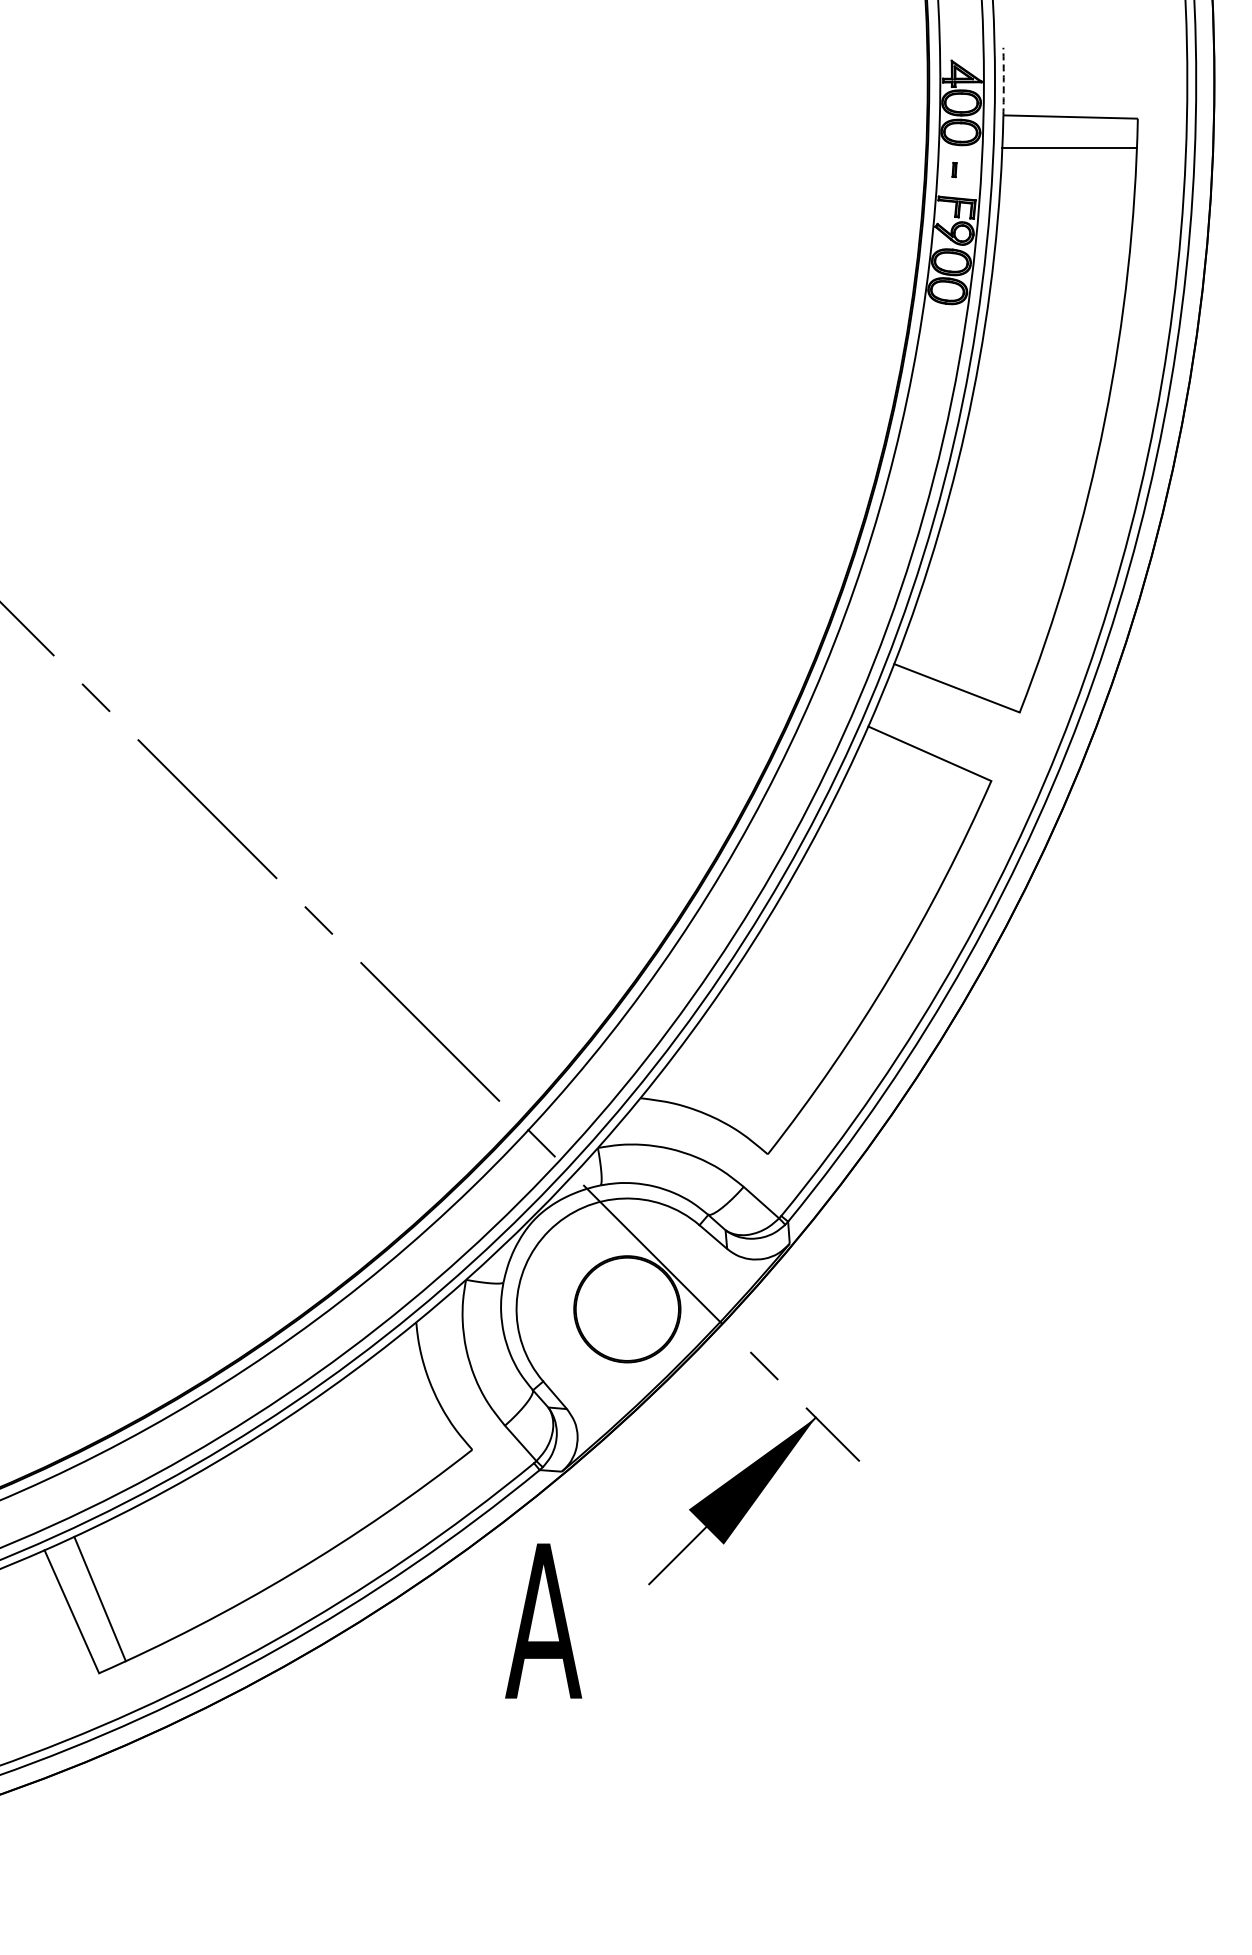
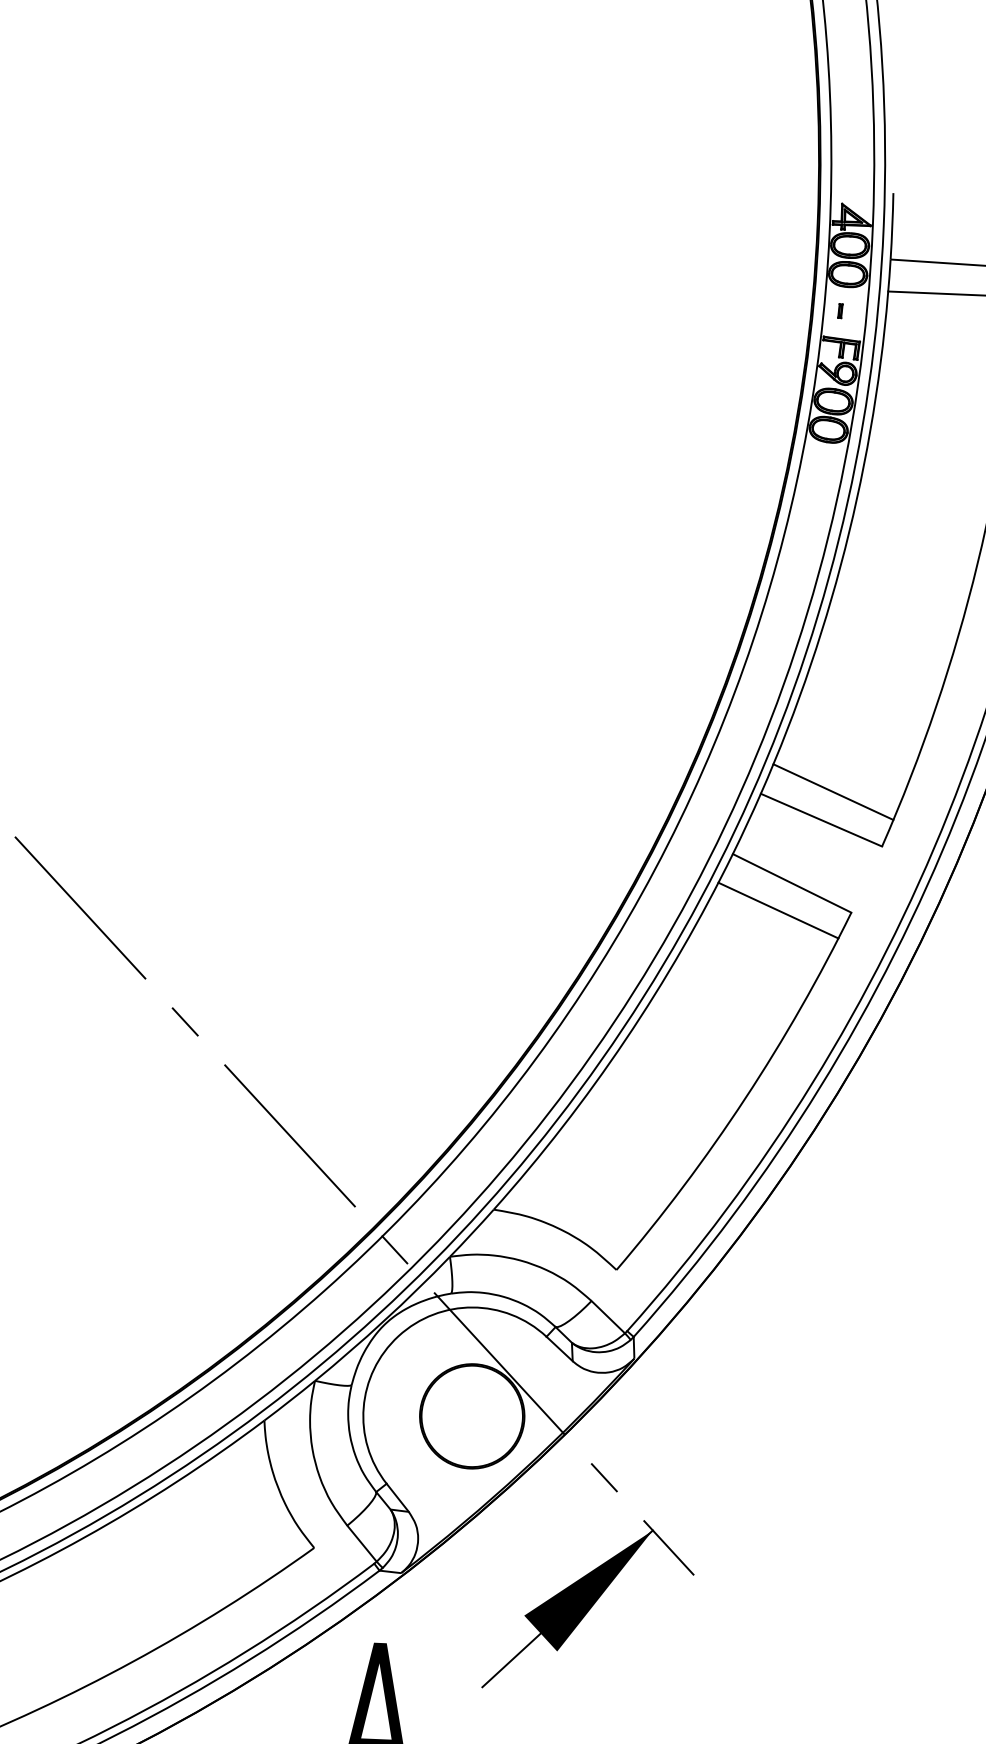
arc: (1003, 81) -> (892, 226), dashed -> solid
line: (967, 659) -> (832, 792), added
line: (916, 781) -> (777, 910), added

